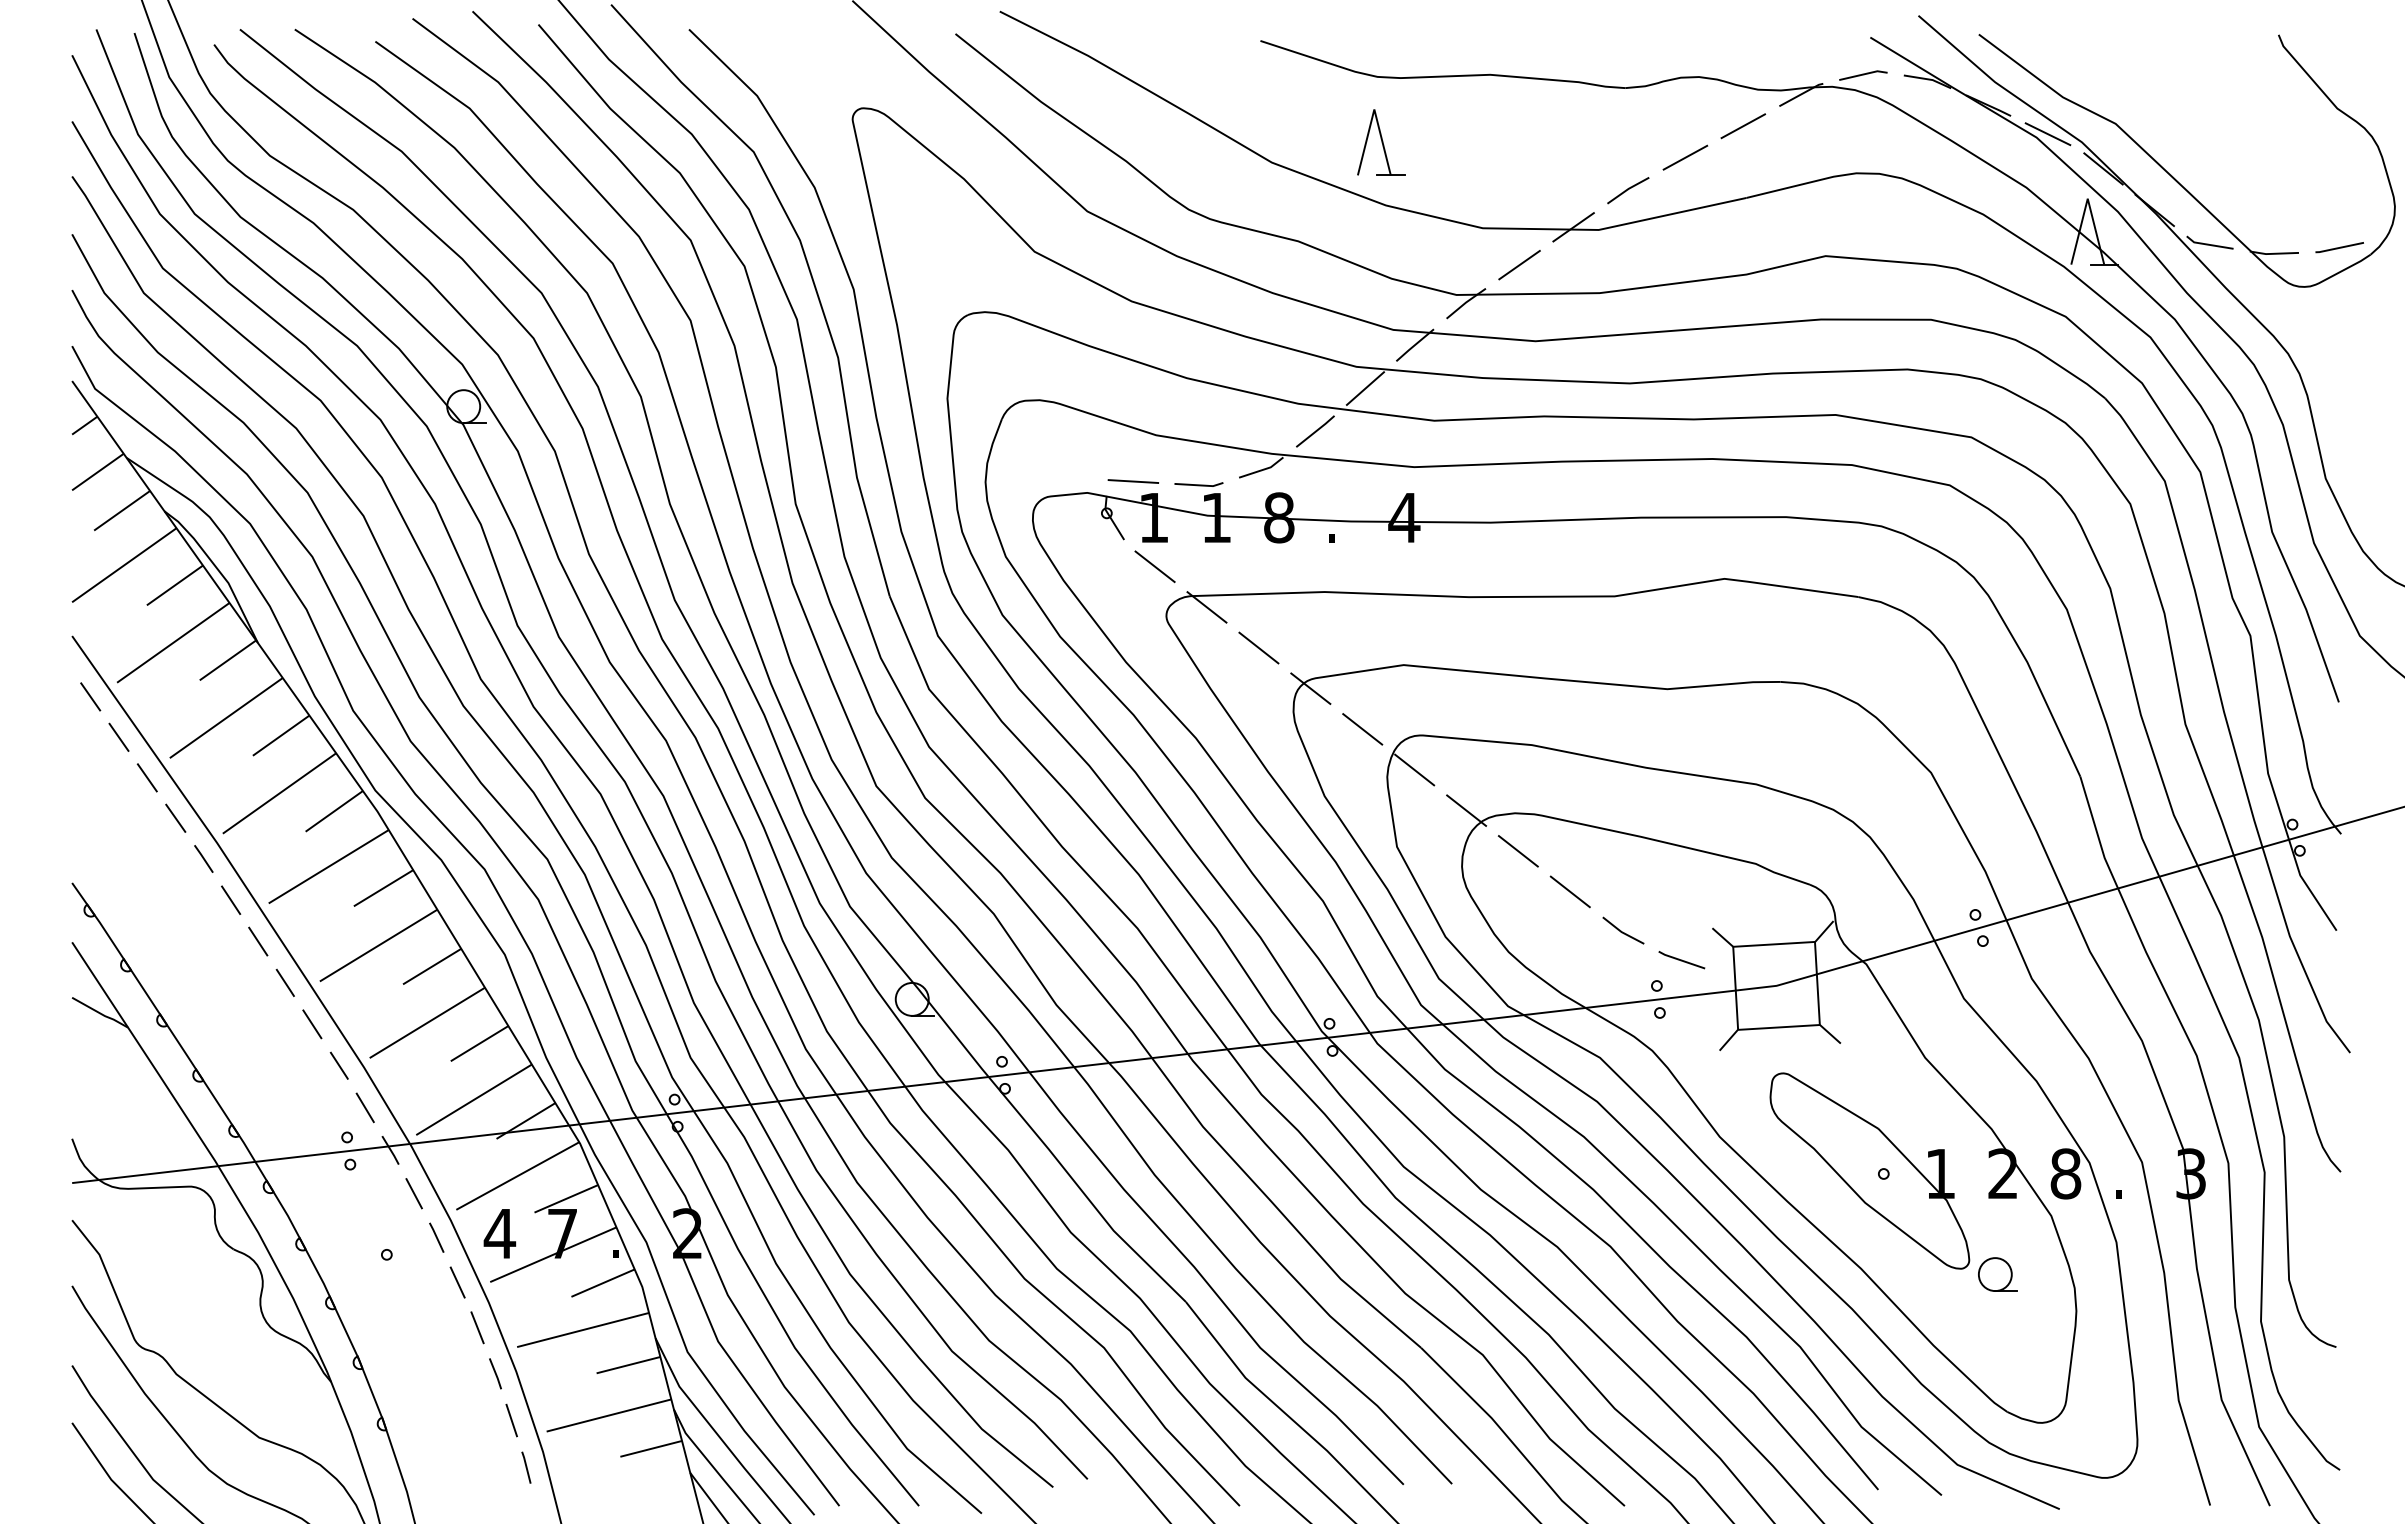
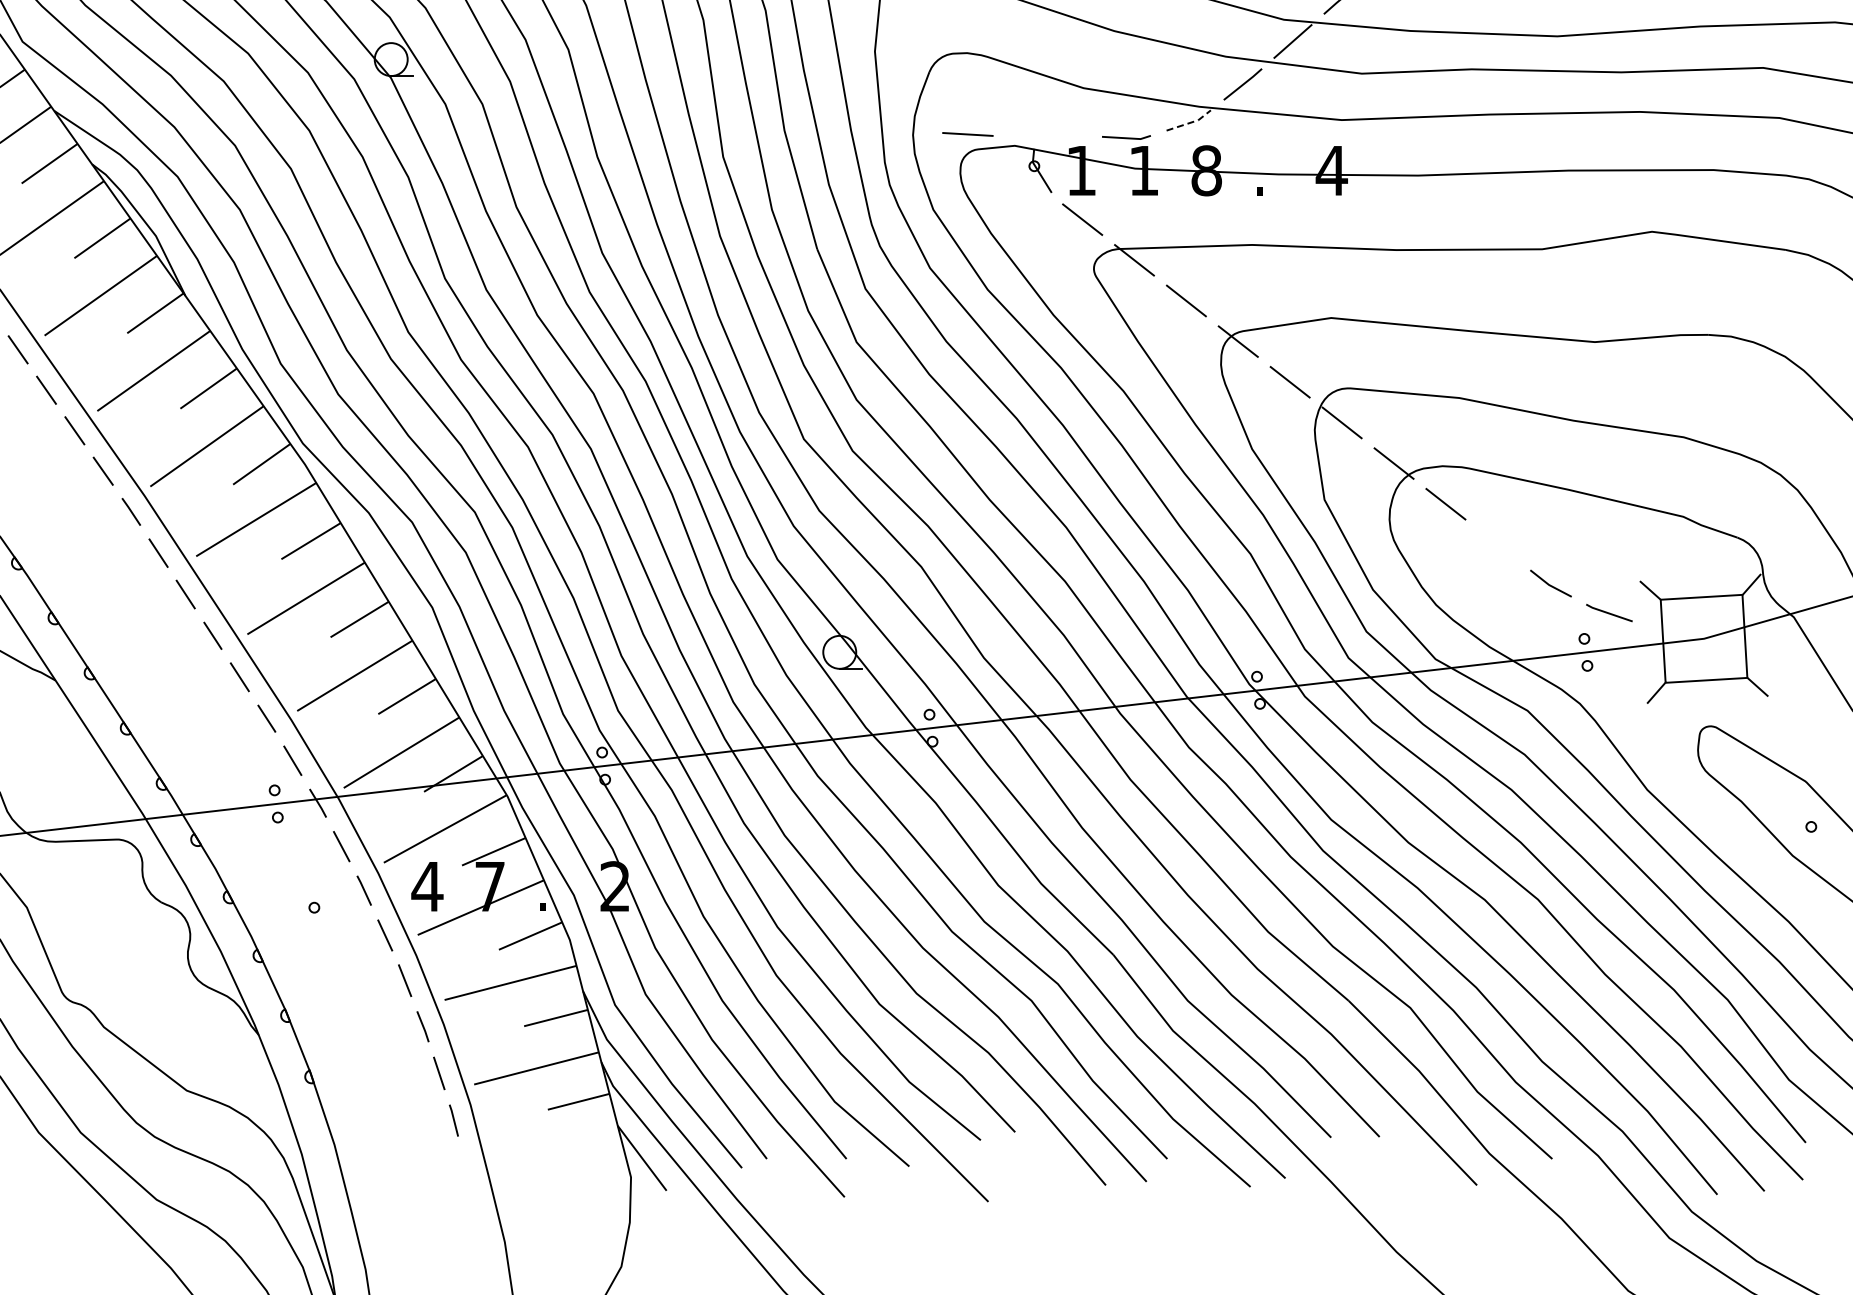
line: (1263, 469) -> (1191, 122), solid -> dashed
line: (1133, 481) -> (968, 134), moved
line: (1569, 891) -> (1497, 544), removed

